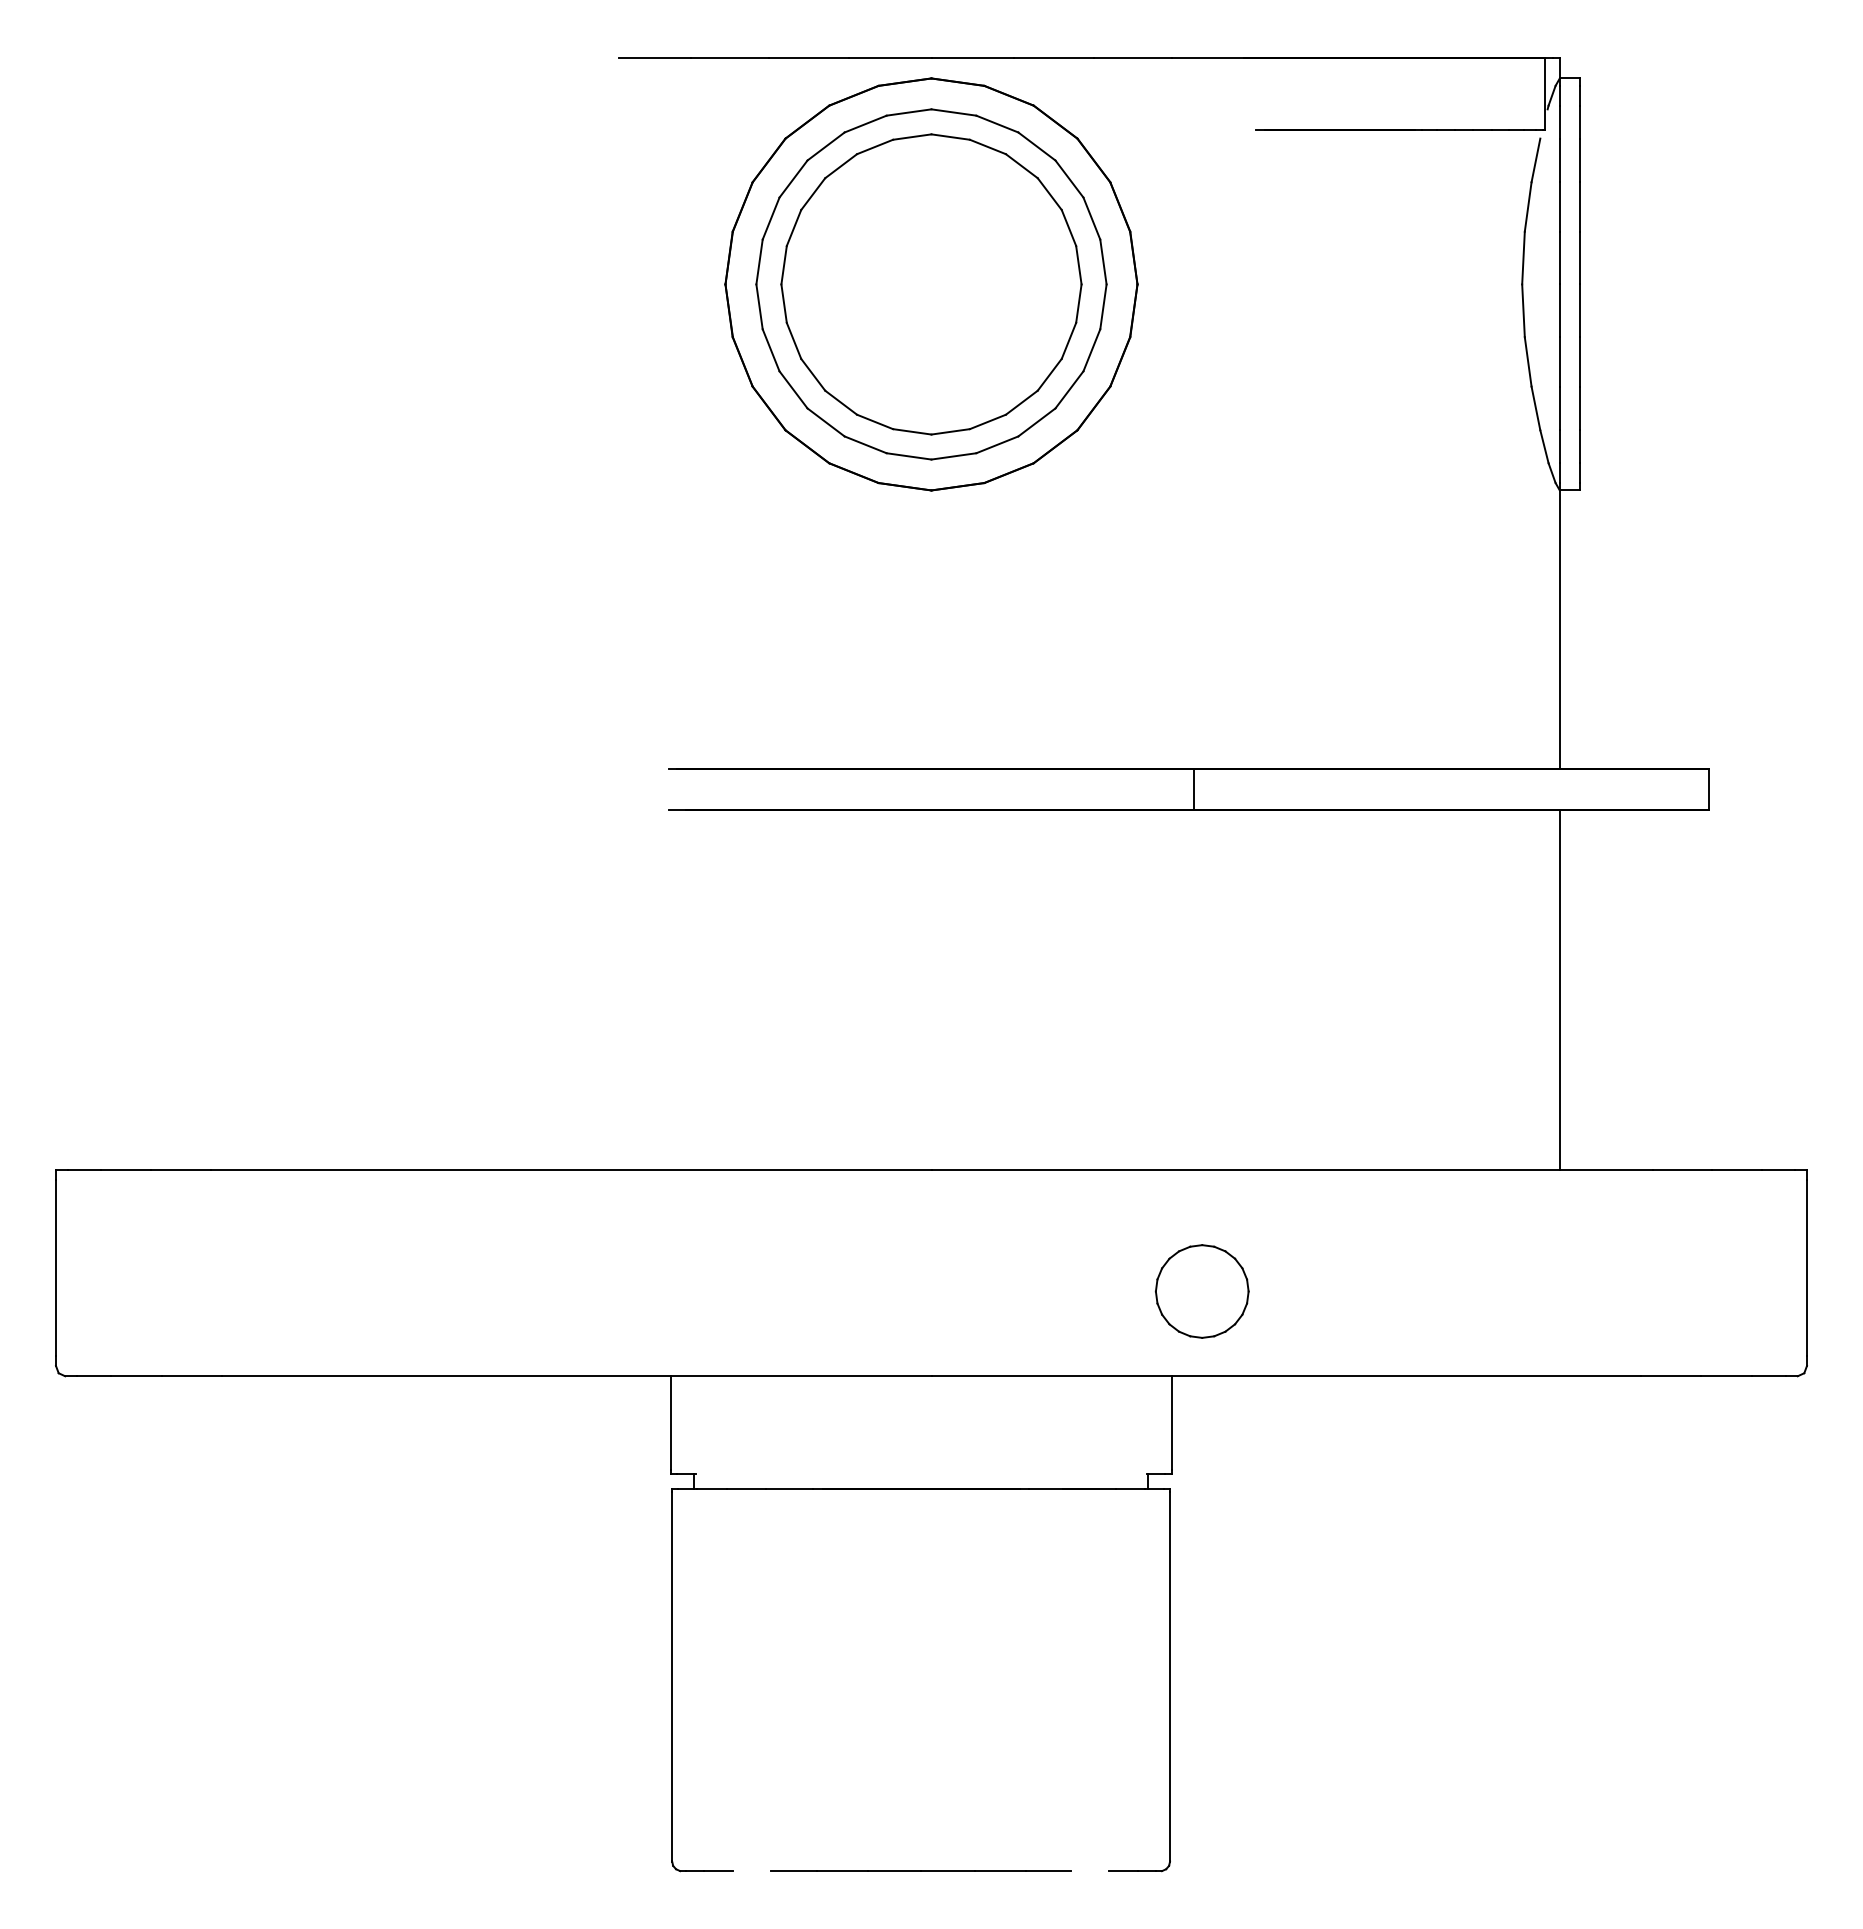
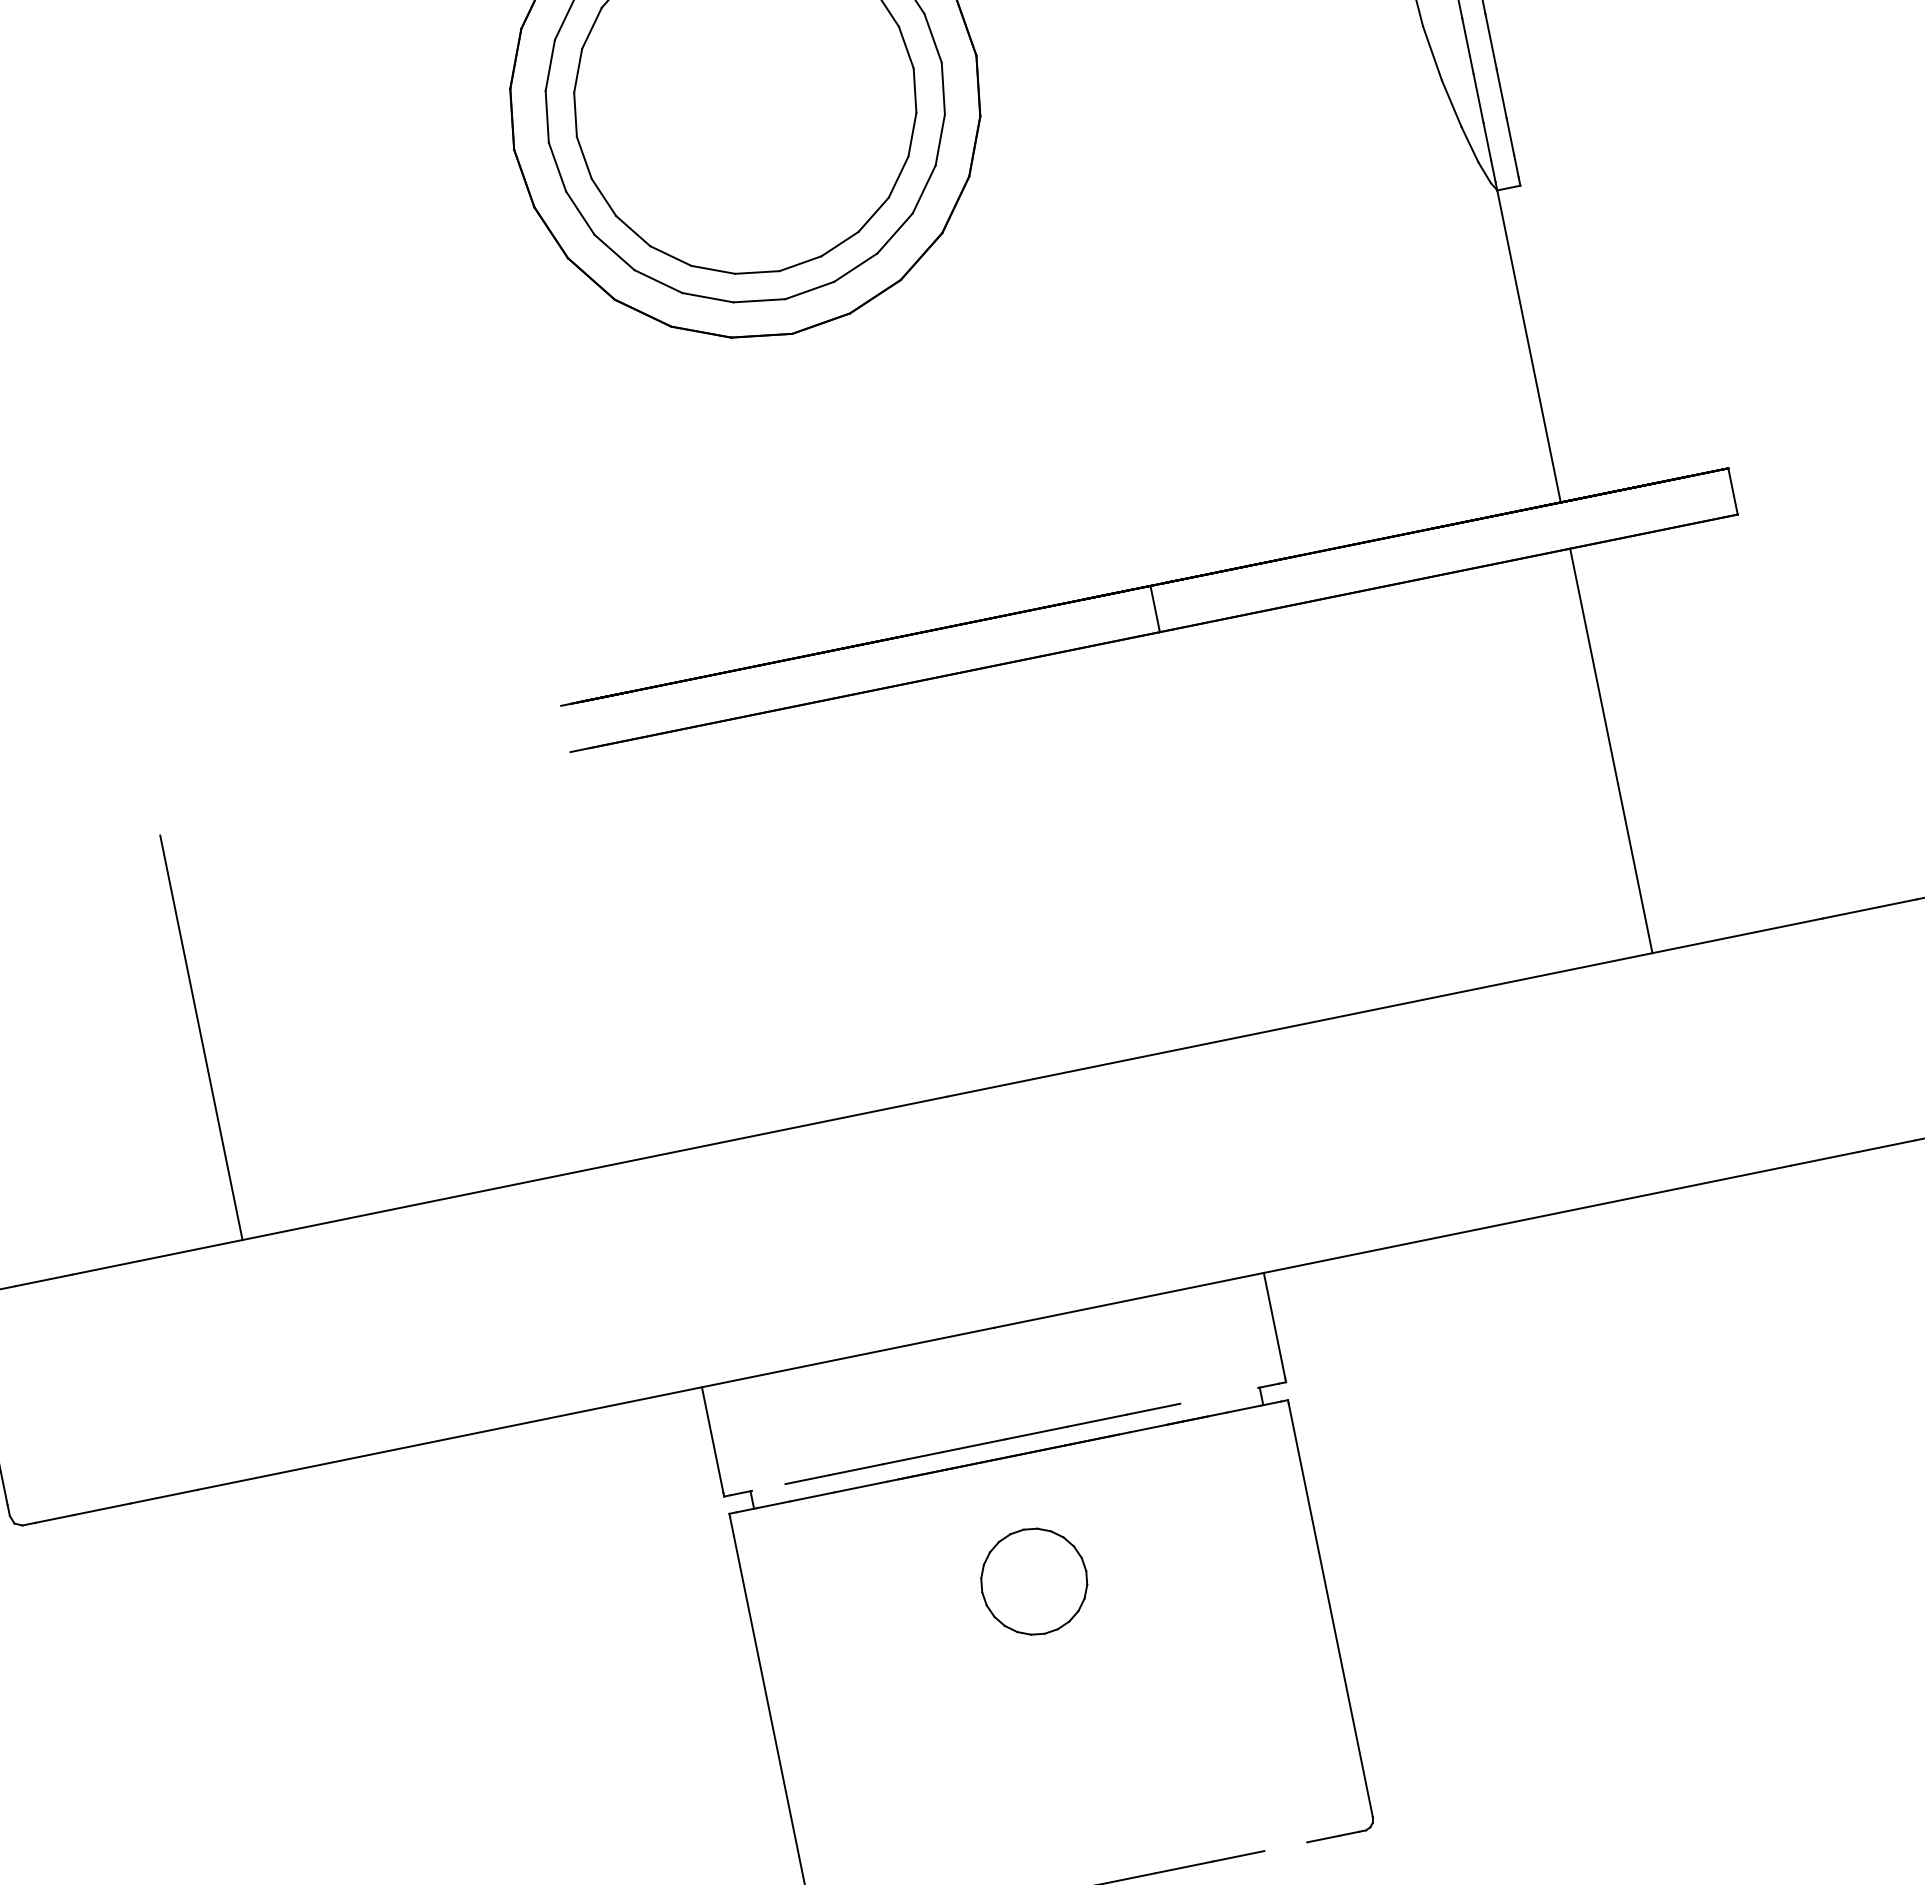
line: (303, 989) -> (201, 1037), added
part: (1201, 1291) -> (1033, 1581), moved
line: (900, 1473) -> (981, 1443), added

